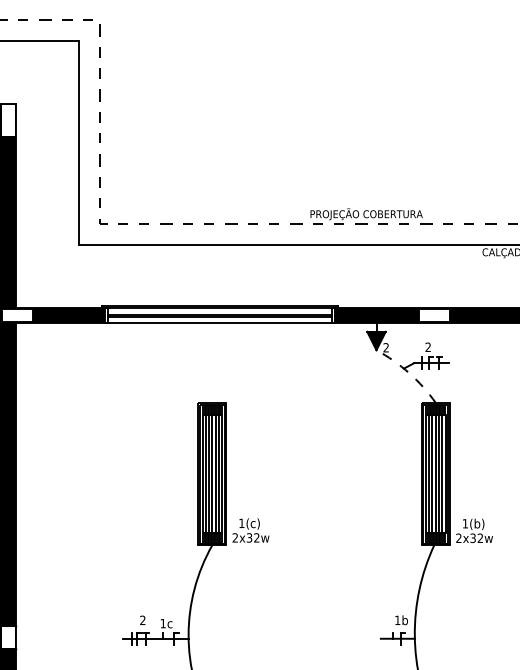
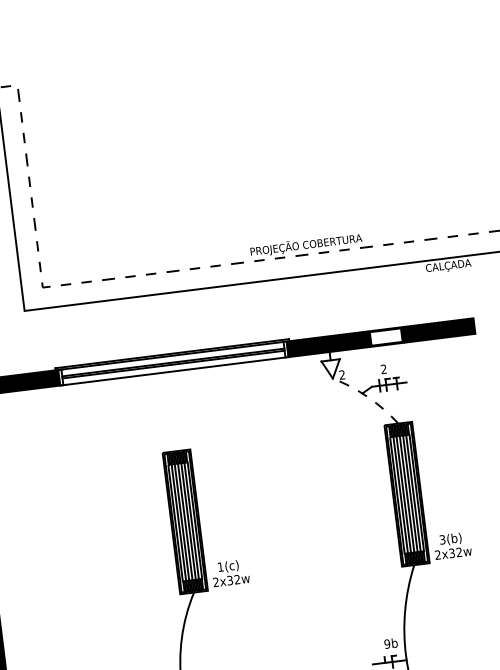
fill: (376, 340) -> (331, 368), removed
text: (465, 523) -> (442, 539), 1(b) -> 3(b)
text: (397, 620) -> (387, 644), 1b -> 9b

